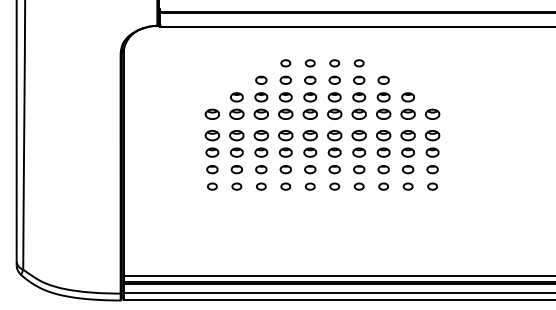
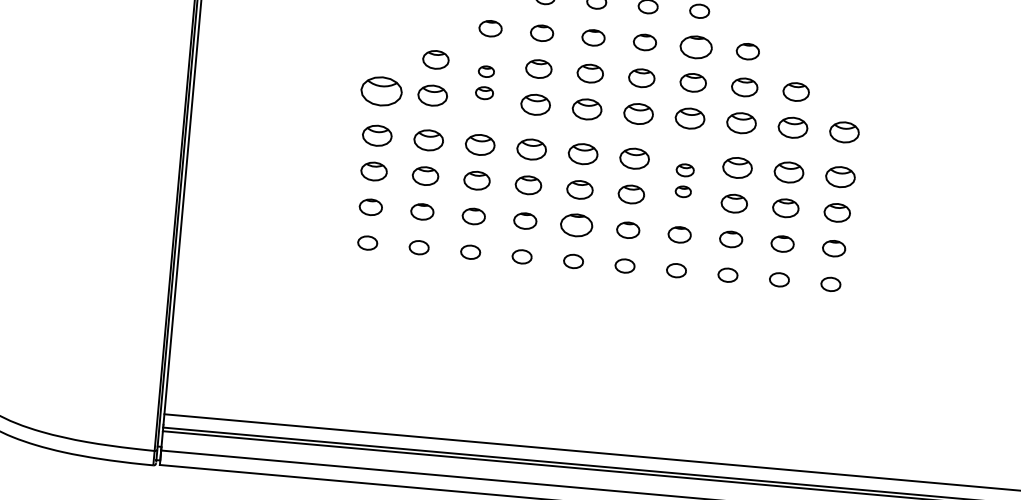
part: (359, 79) -> (697, 45), size x1.4
part: (260, 105) -> (484, 81), size x0.6
part: (211, 113) -> (379, 89), size x1.4
part: (358, 143) -> (683, 179), size x0.6
part: (310, 169) -> (577, 225), size x1.4

